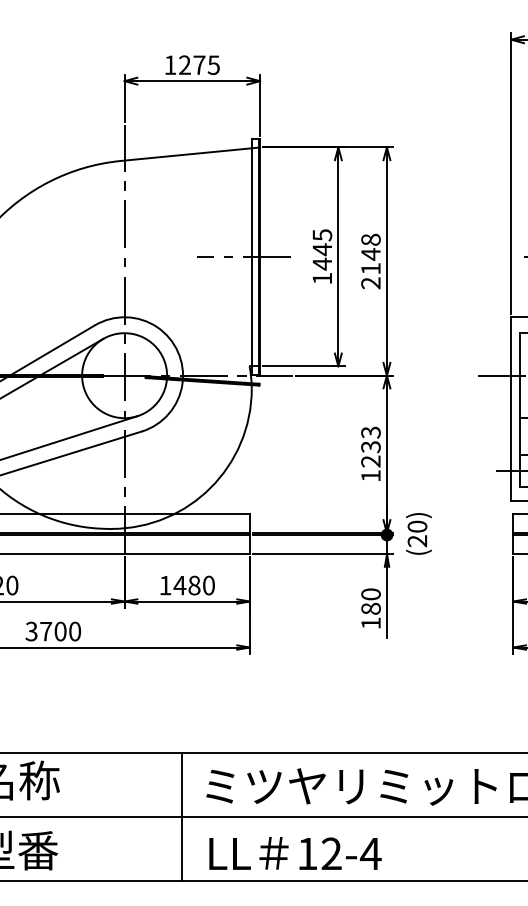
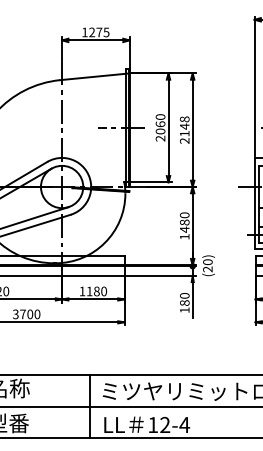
text: (322, 256) -> (160, 127), 1445 -> 2060
text: (370, 446) -> (184, 222), 1233 -> 1480
text: (179, 585) -> (89, 291), 1480 -> 1180

